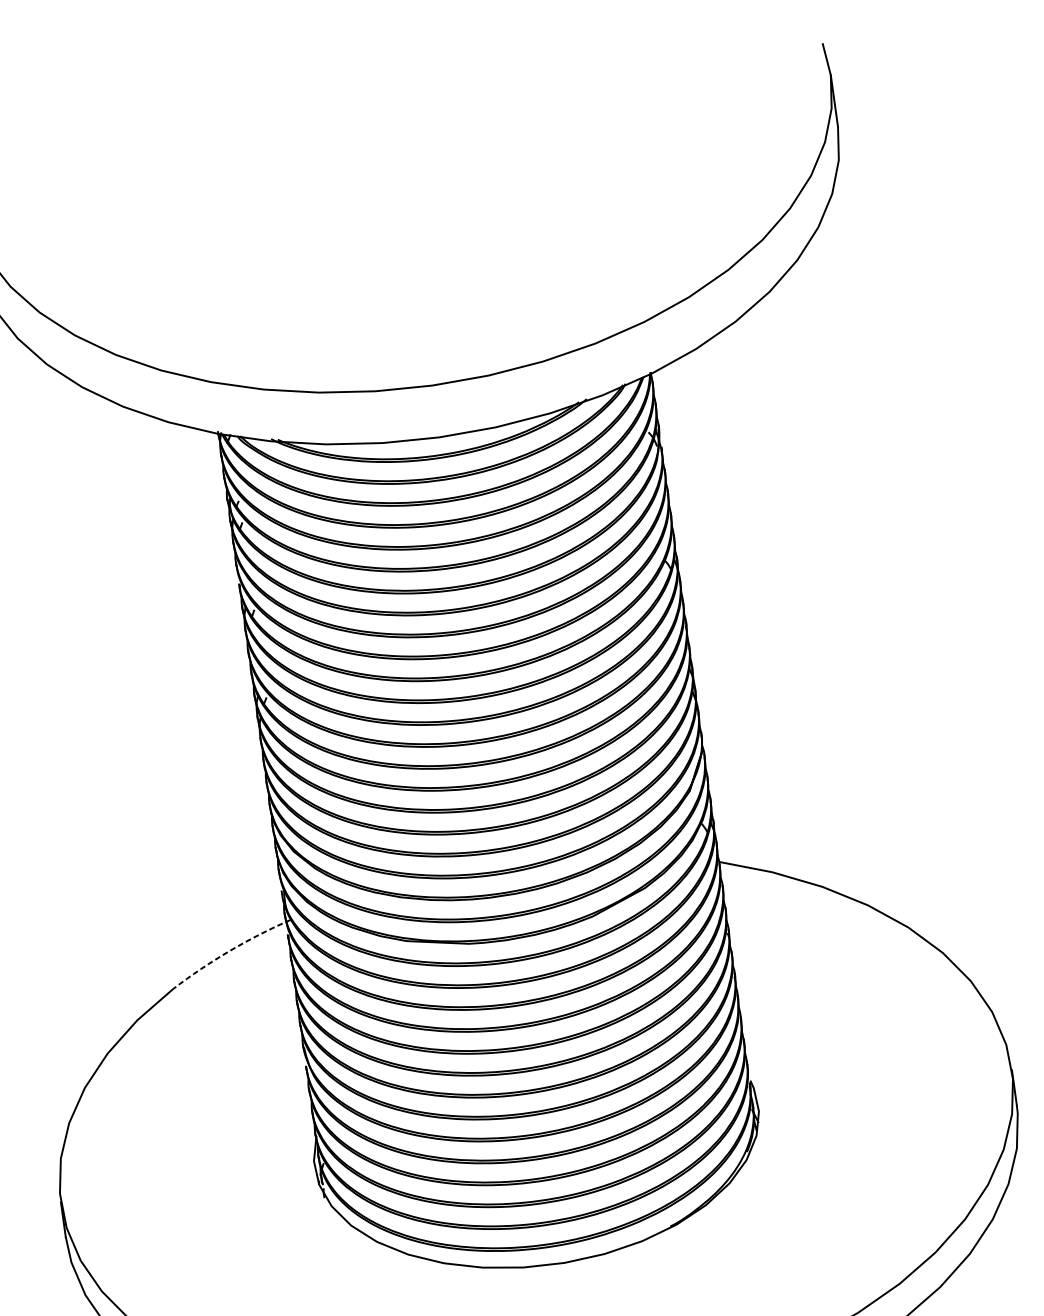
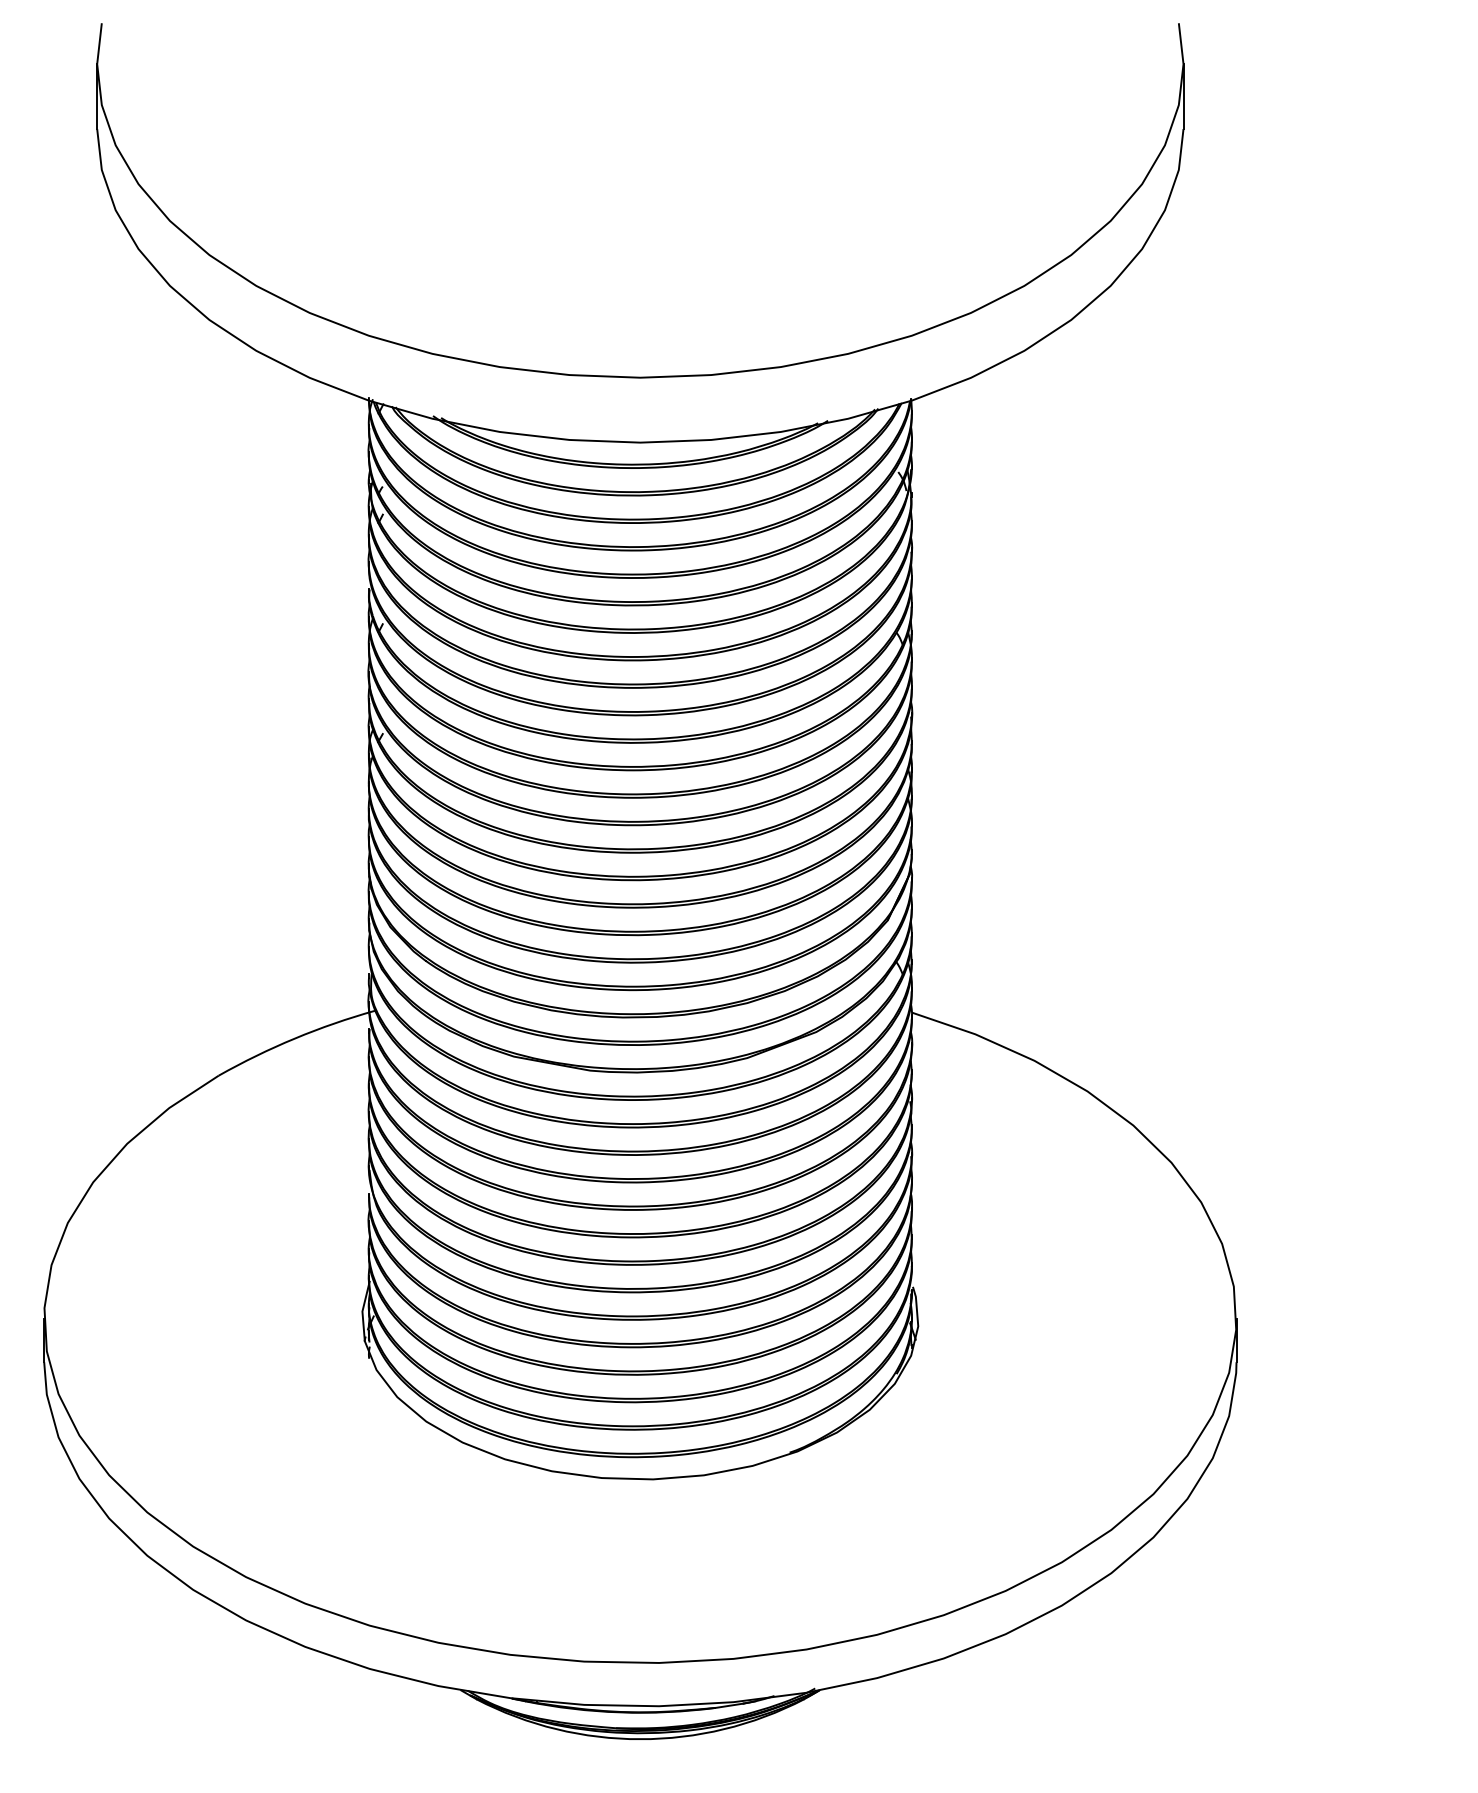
arc: (229, 950) -> (294, 1038), dashed -> solid

